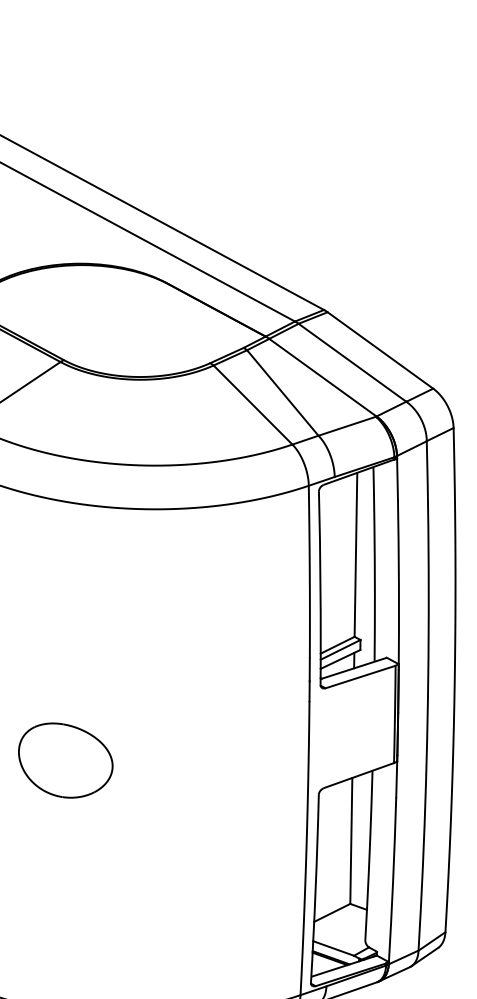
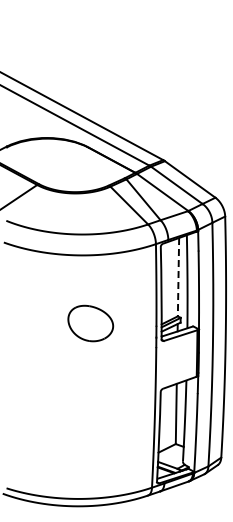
line: (355, 555) -> (178, 277), solid -> dashed
part: (65, 760) -> (90, 323), moved

